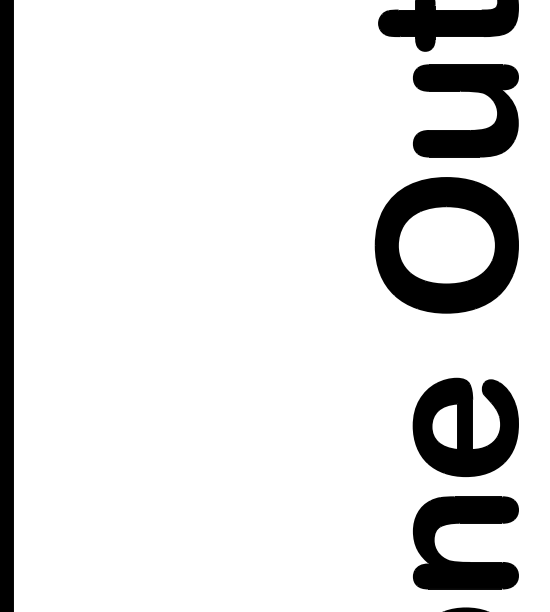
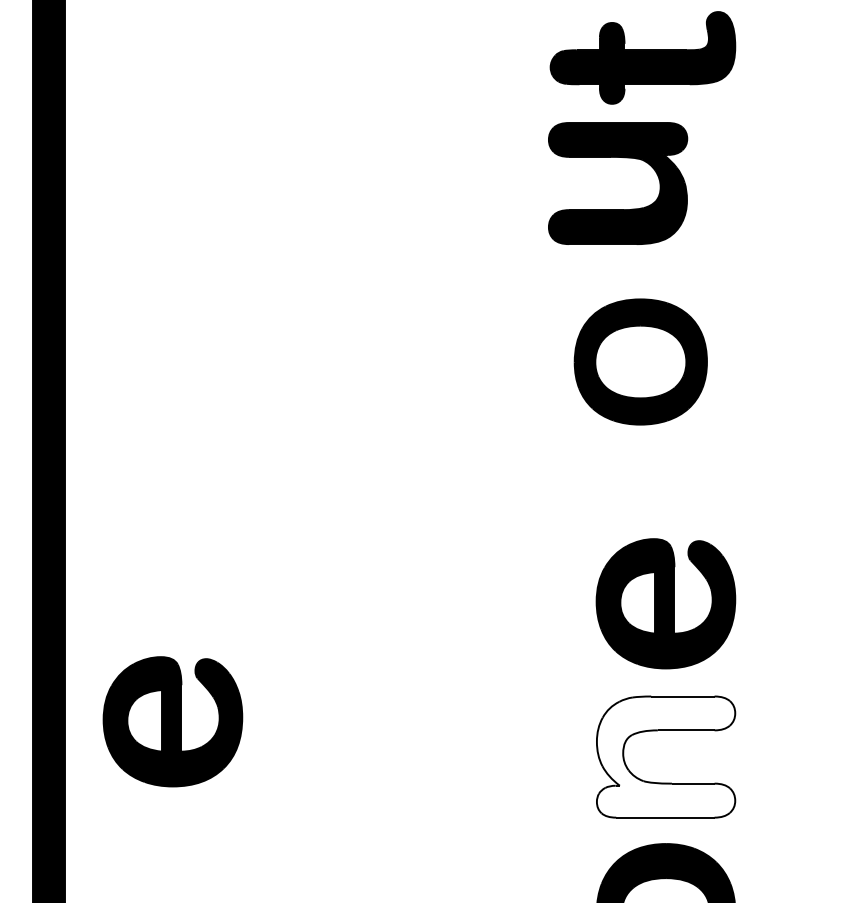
part: (470, 92) -> (624, 158), moved
part: (446, 244) -> (640, 361), size x0.7
part: (94, 516) -> (172, 721), added
fill: (465, 542) -> (665, 756), removed

